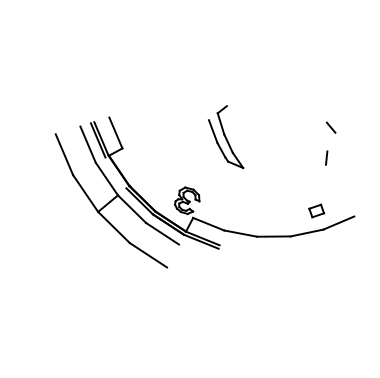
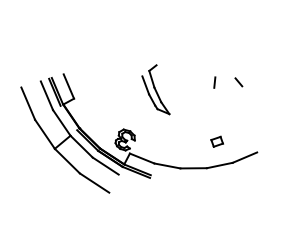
line: (326, 157) -> (214, 82), moved
part: (316, 210) -> (217, 141), moved

